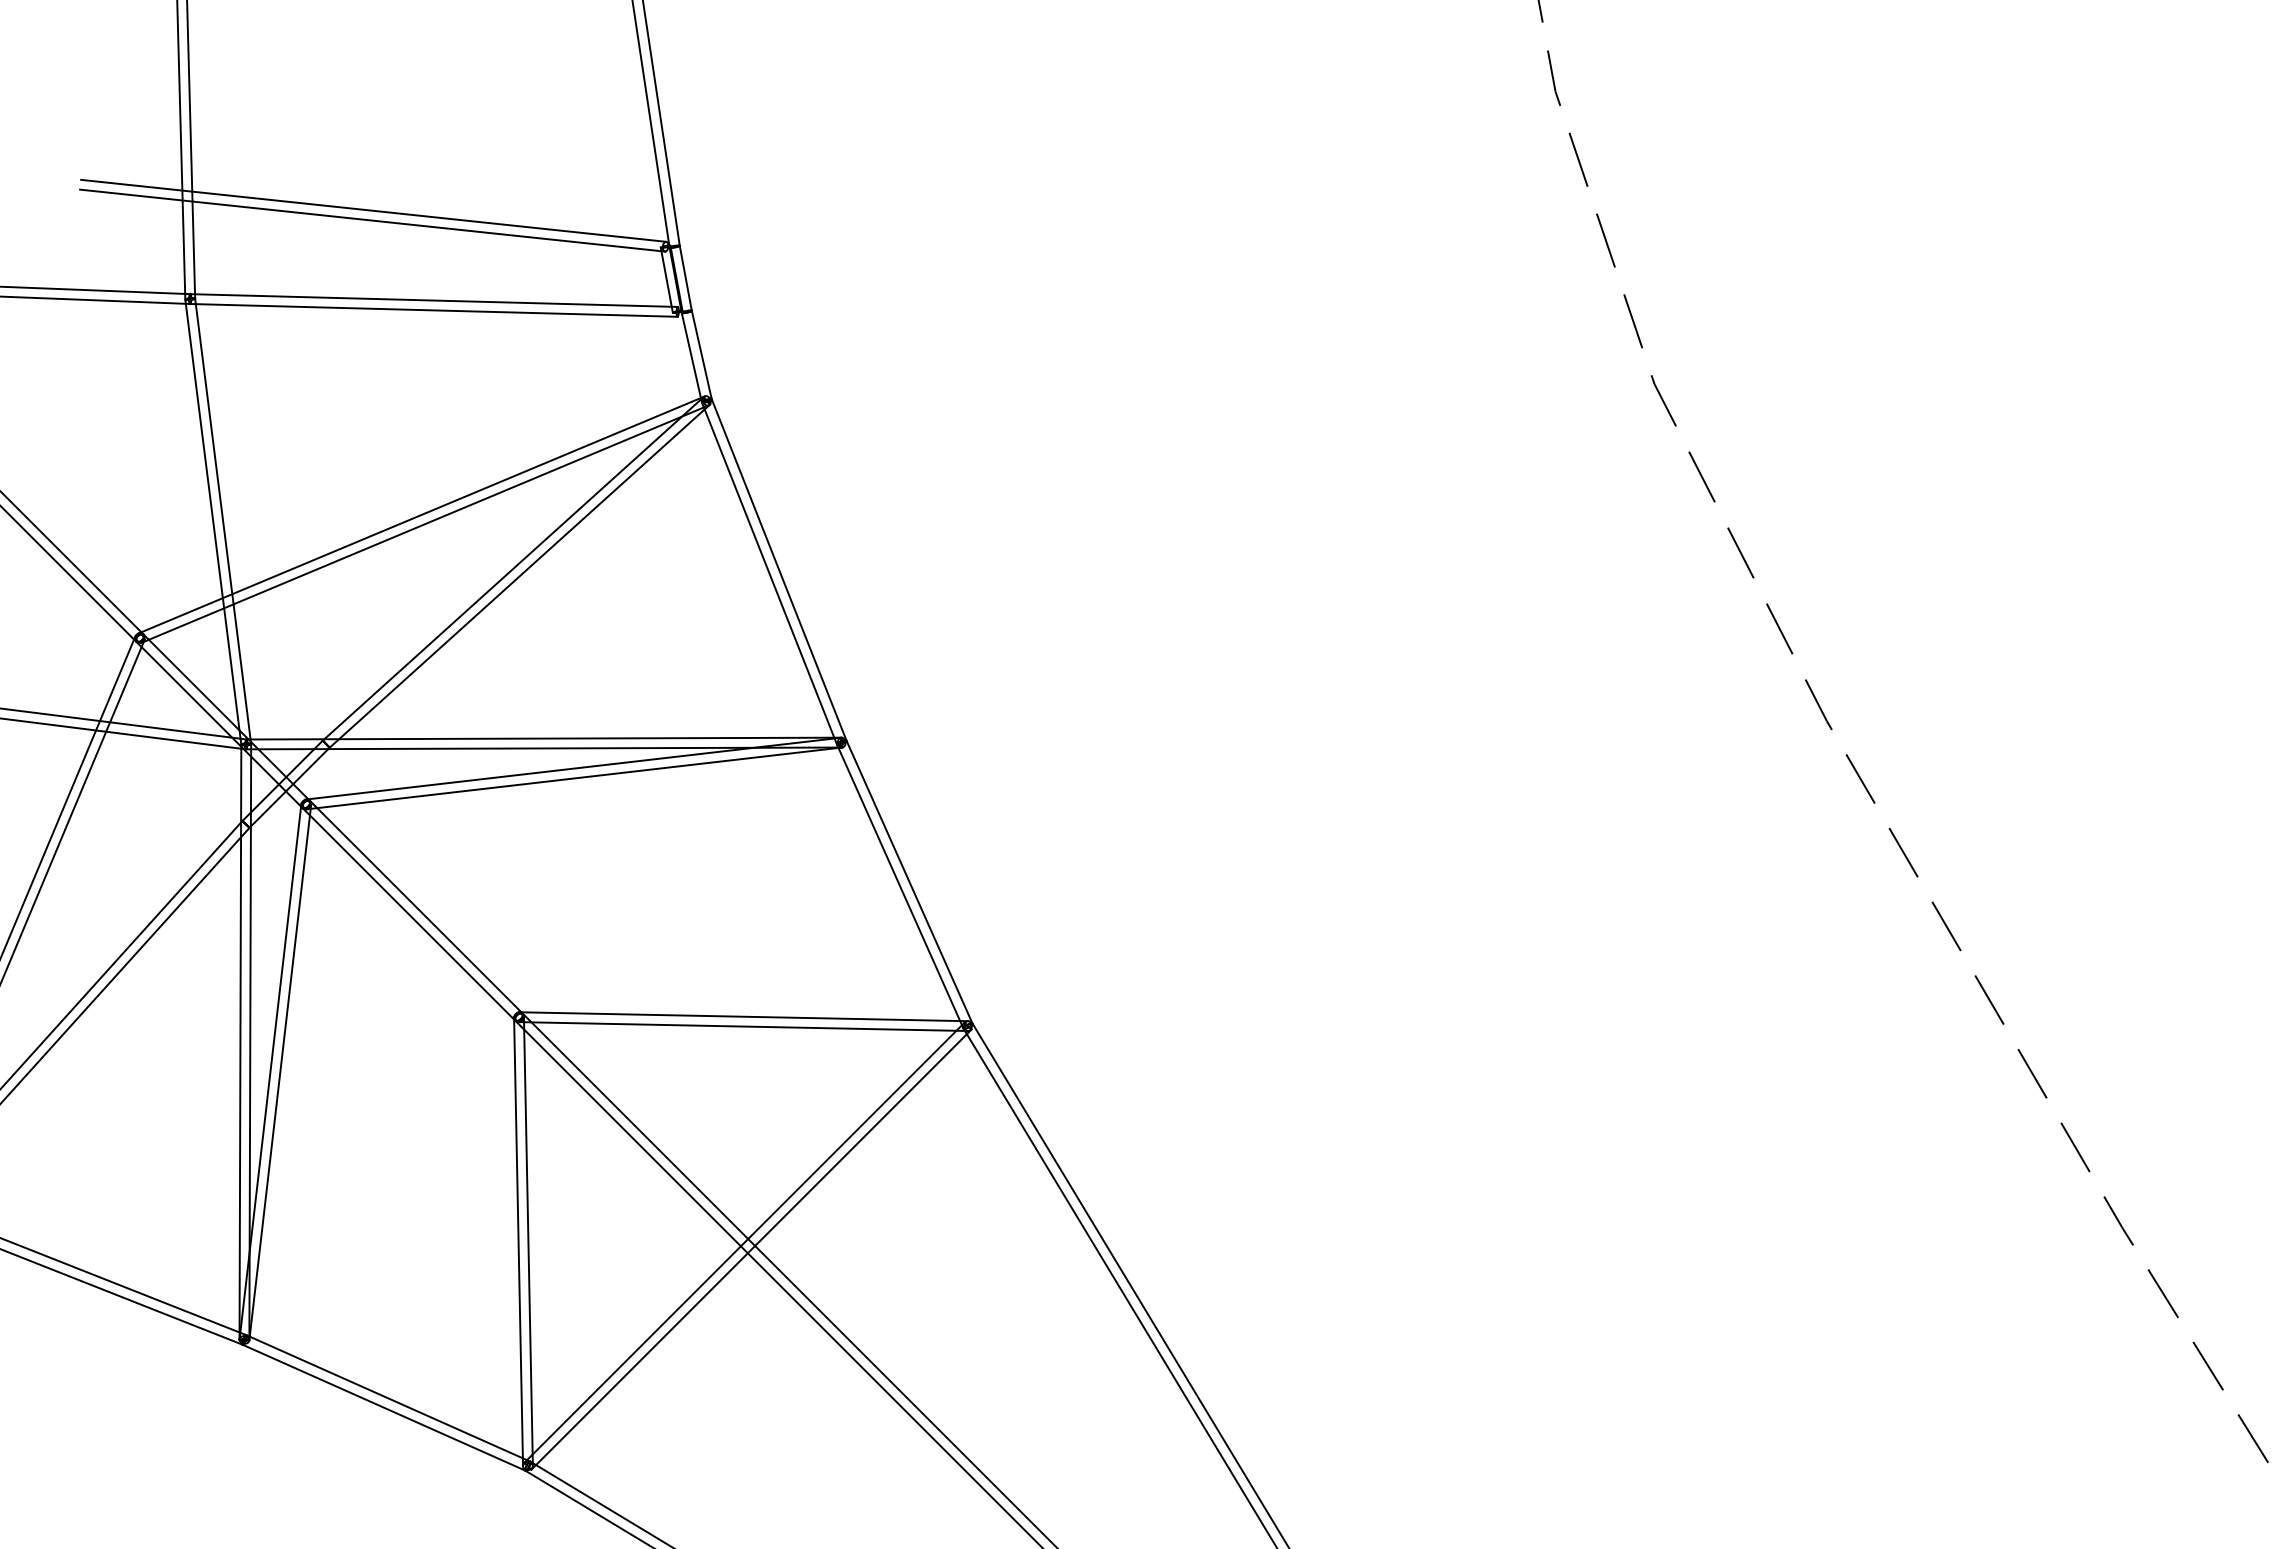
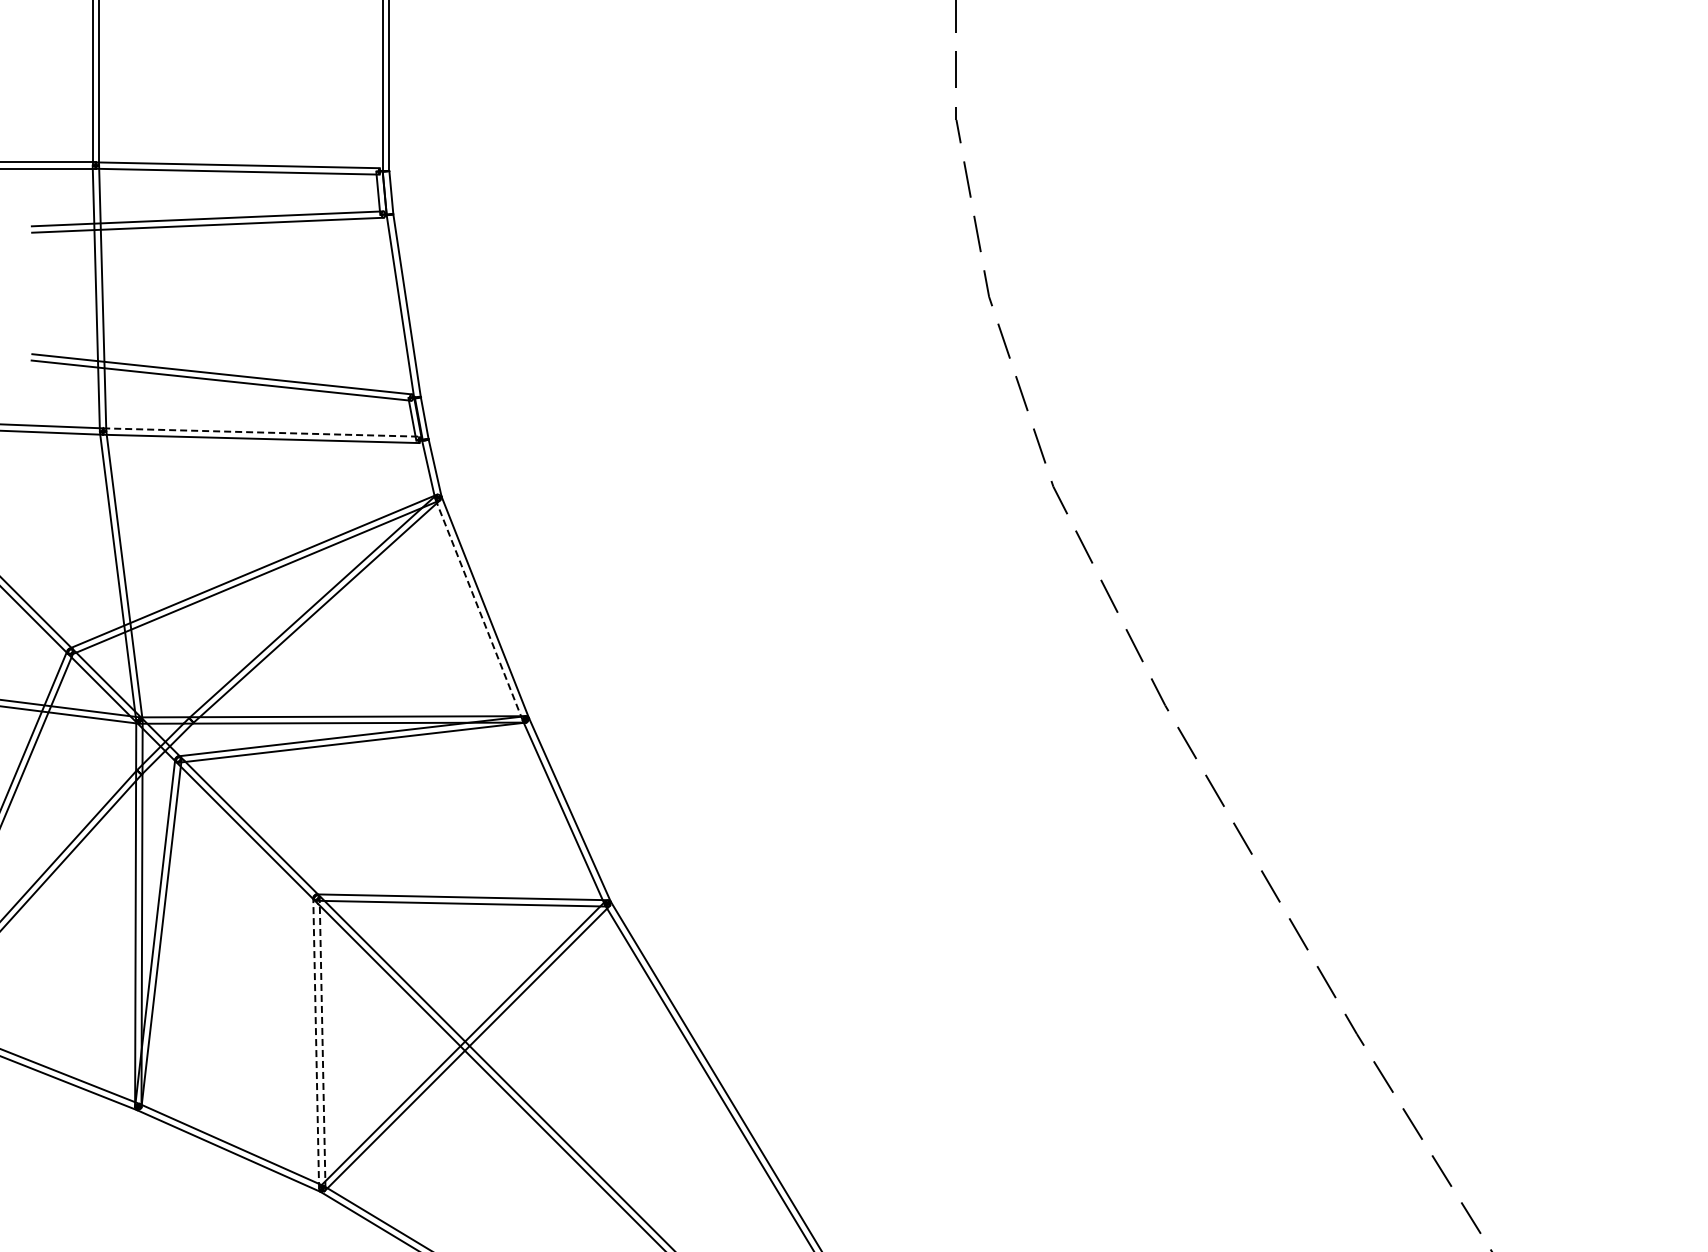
line: (434, 300) -> (261, 432), solid -> dashed
line: (768, 573) -> (478, 609), solid -> dashed
line: (519, 1242) -> (316, 1043), solid -> dashed
line: (528, 1242) -> (322, 1043), solid -> dashed

